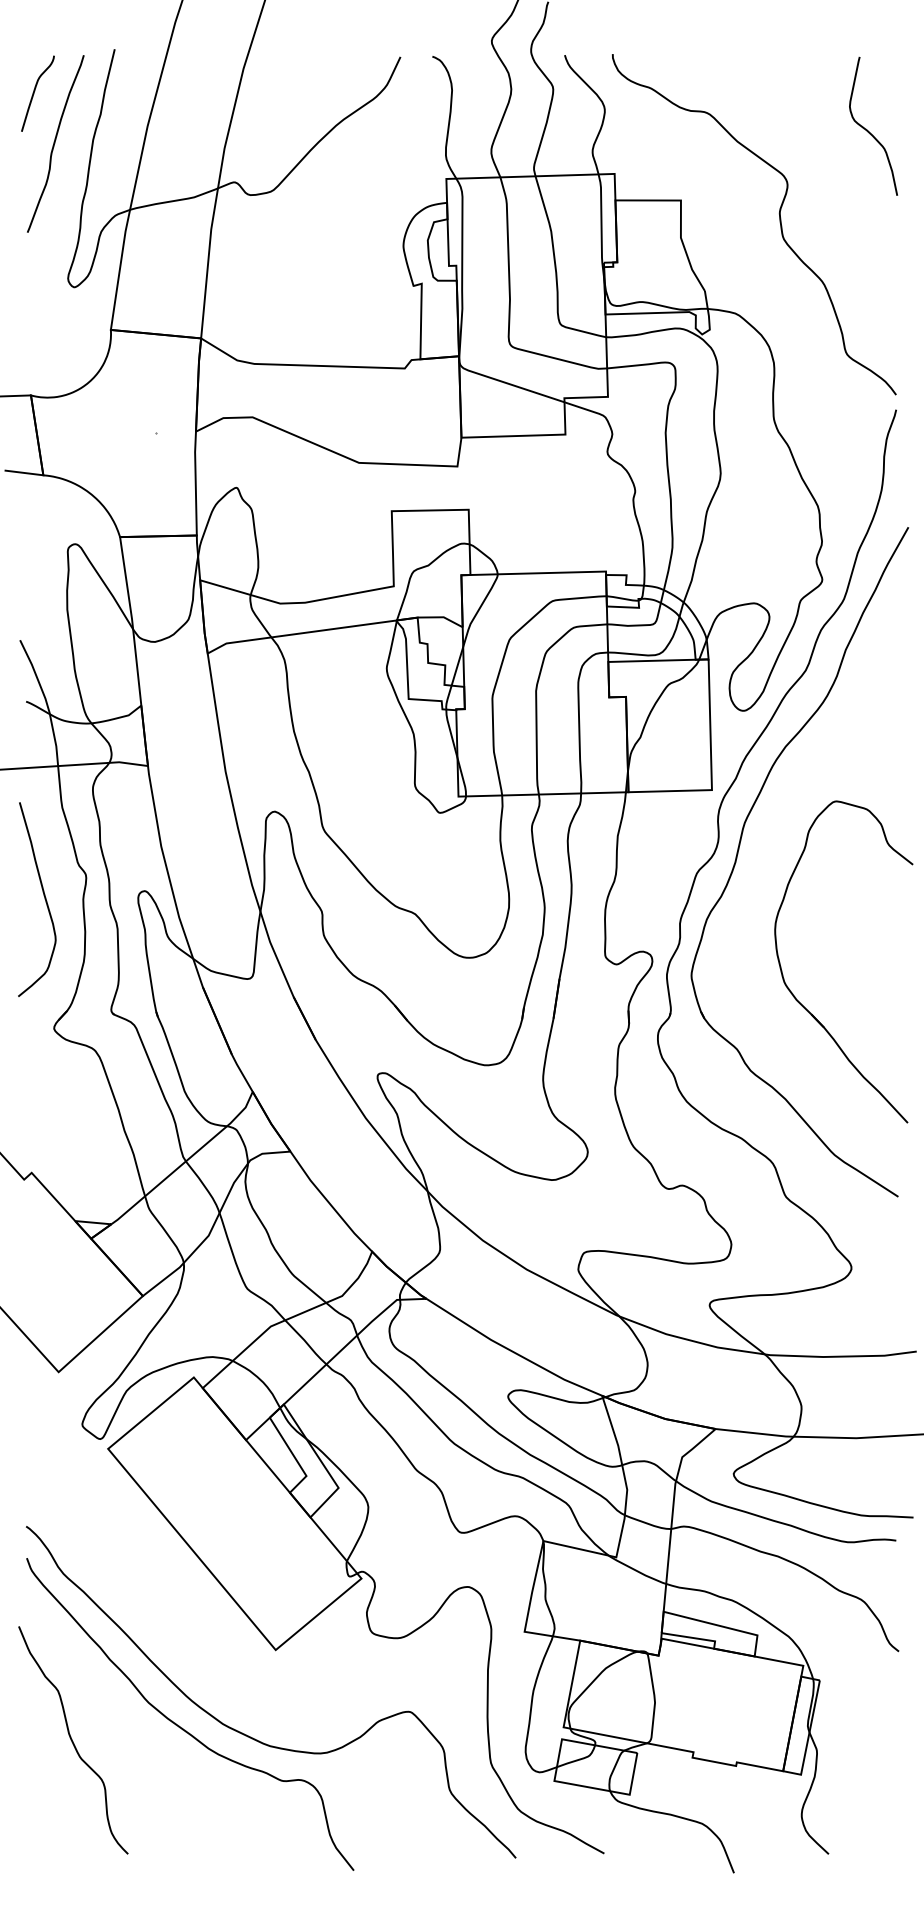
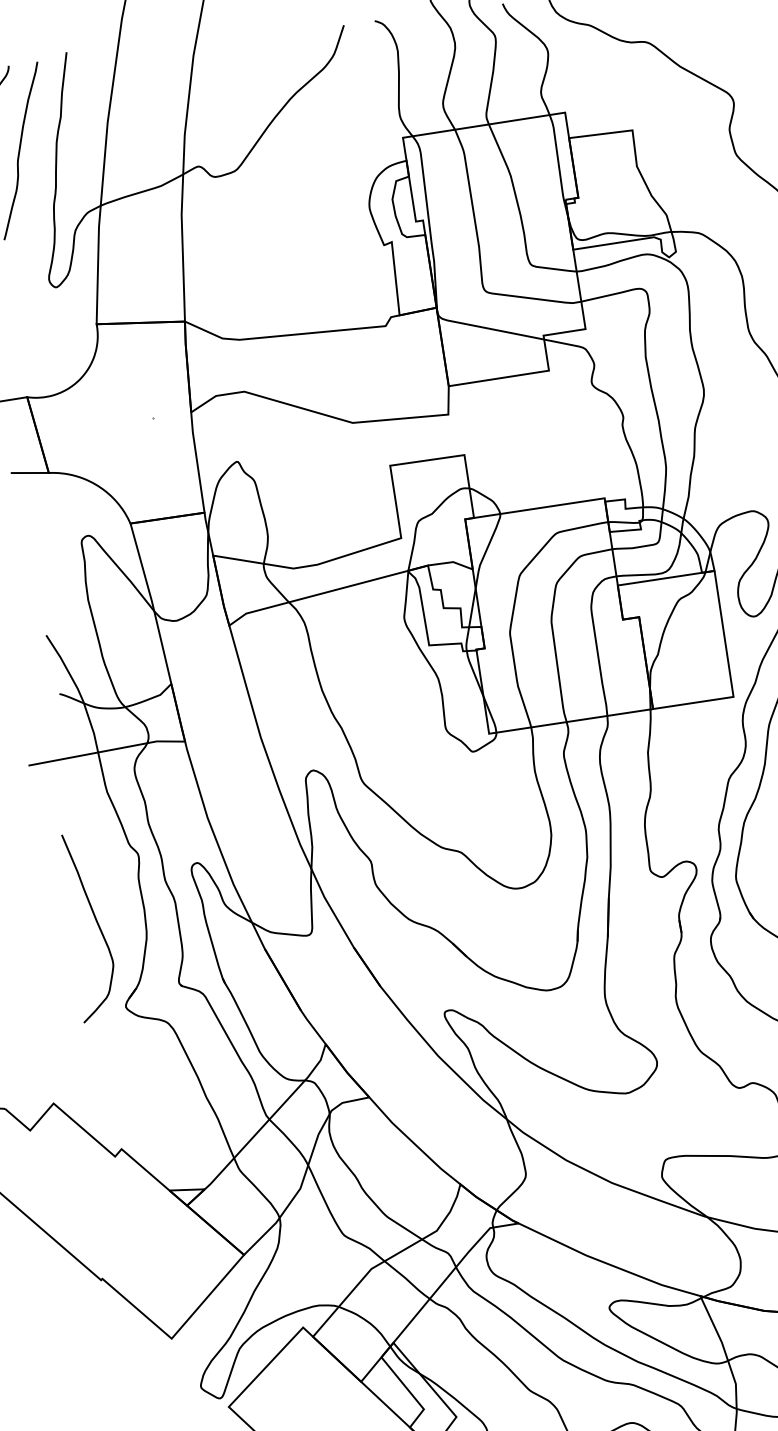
curve: (44, 899) -> (97, 925), moved

